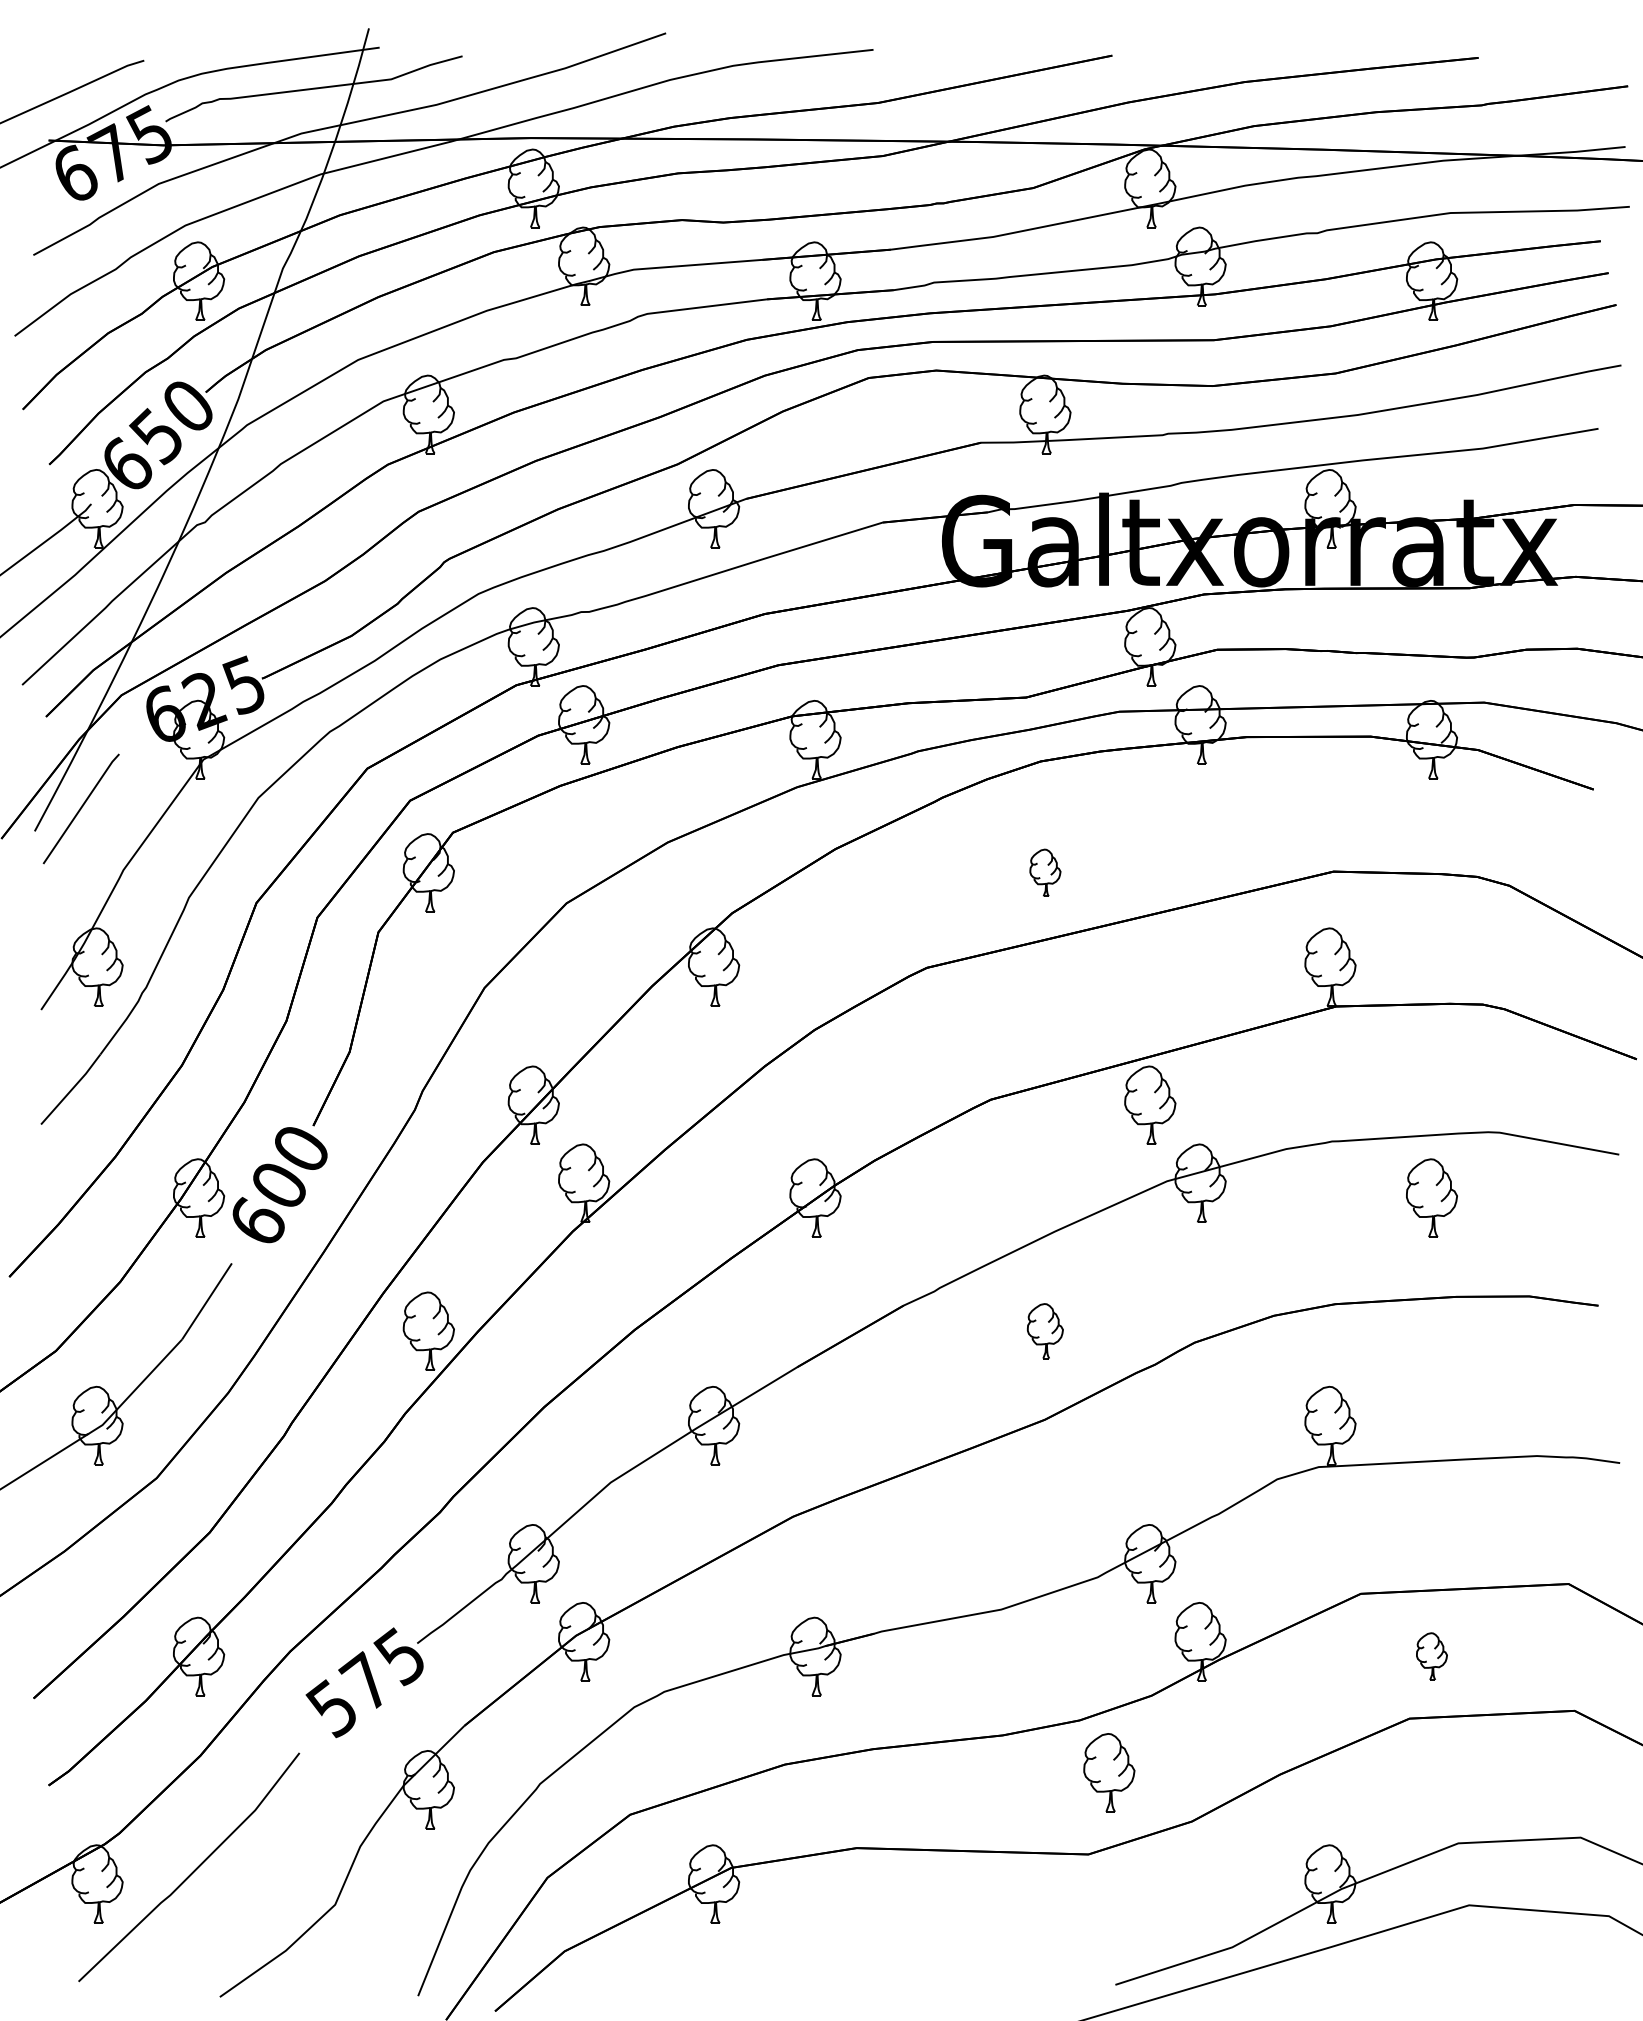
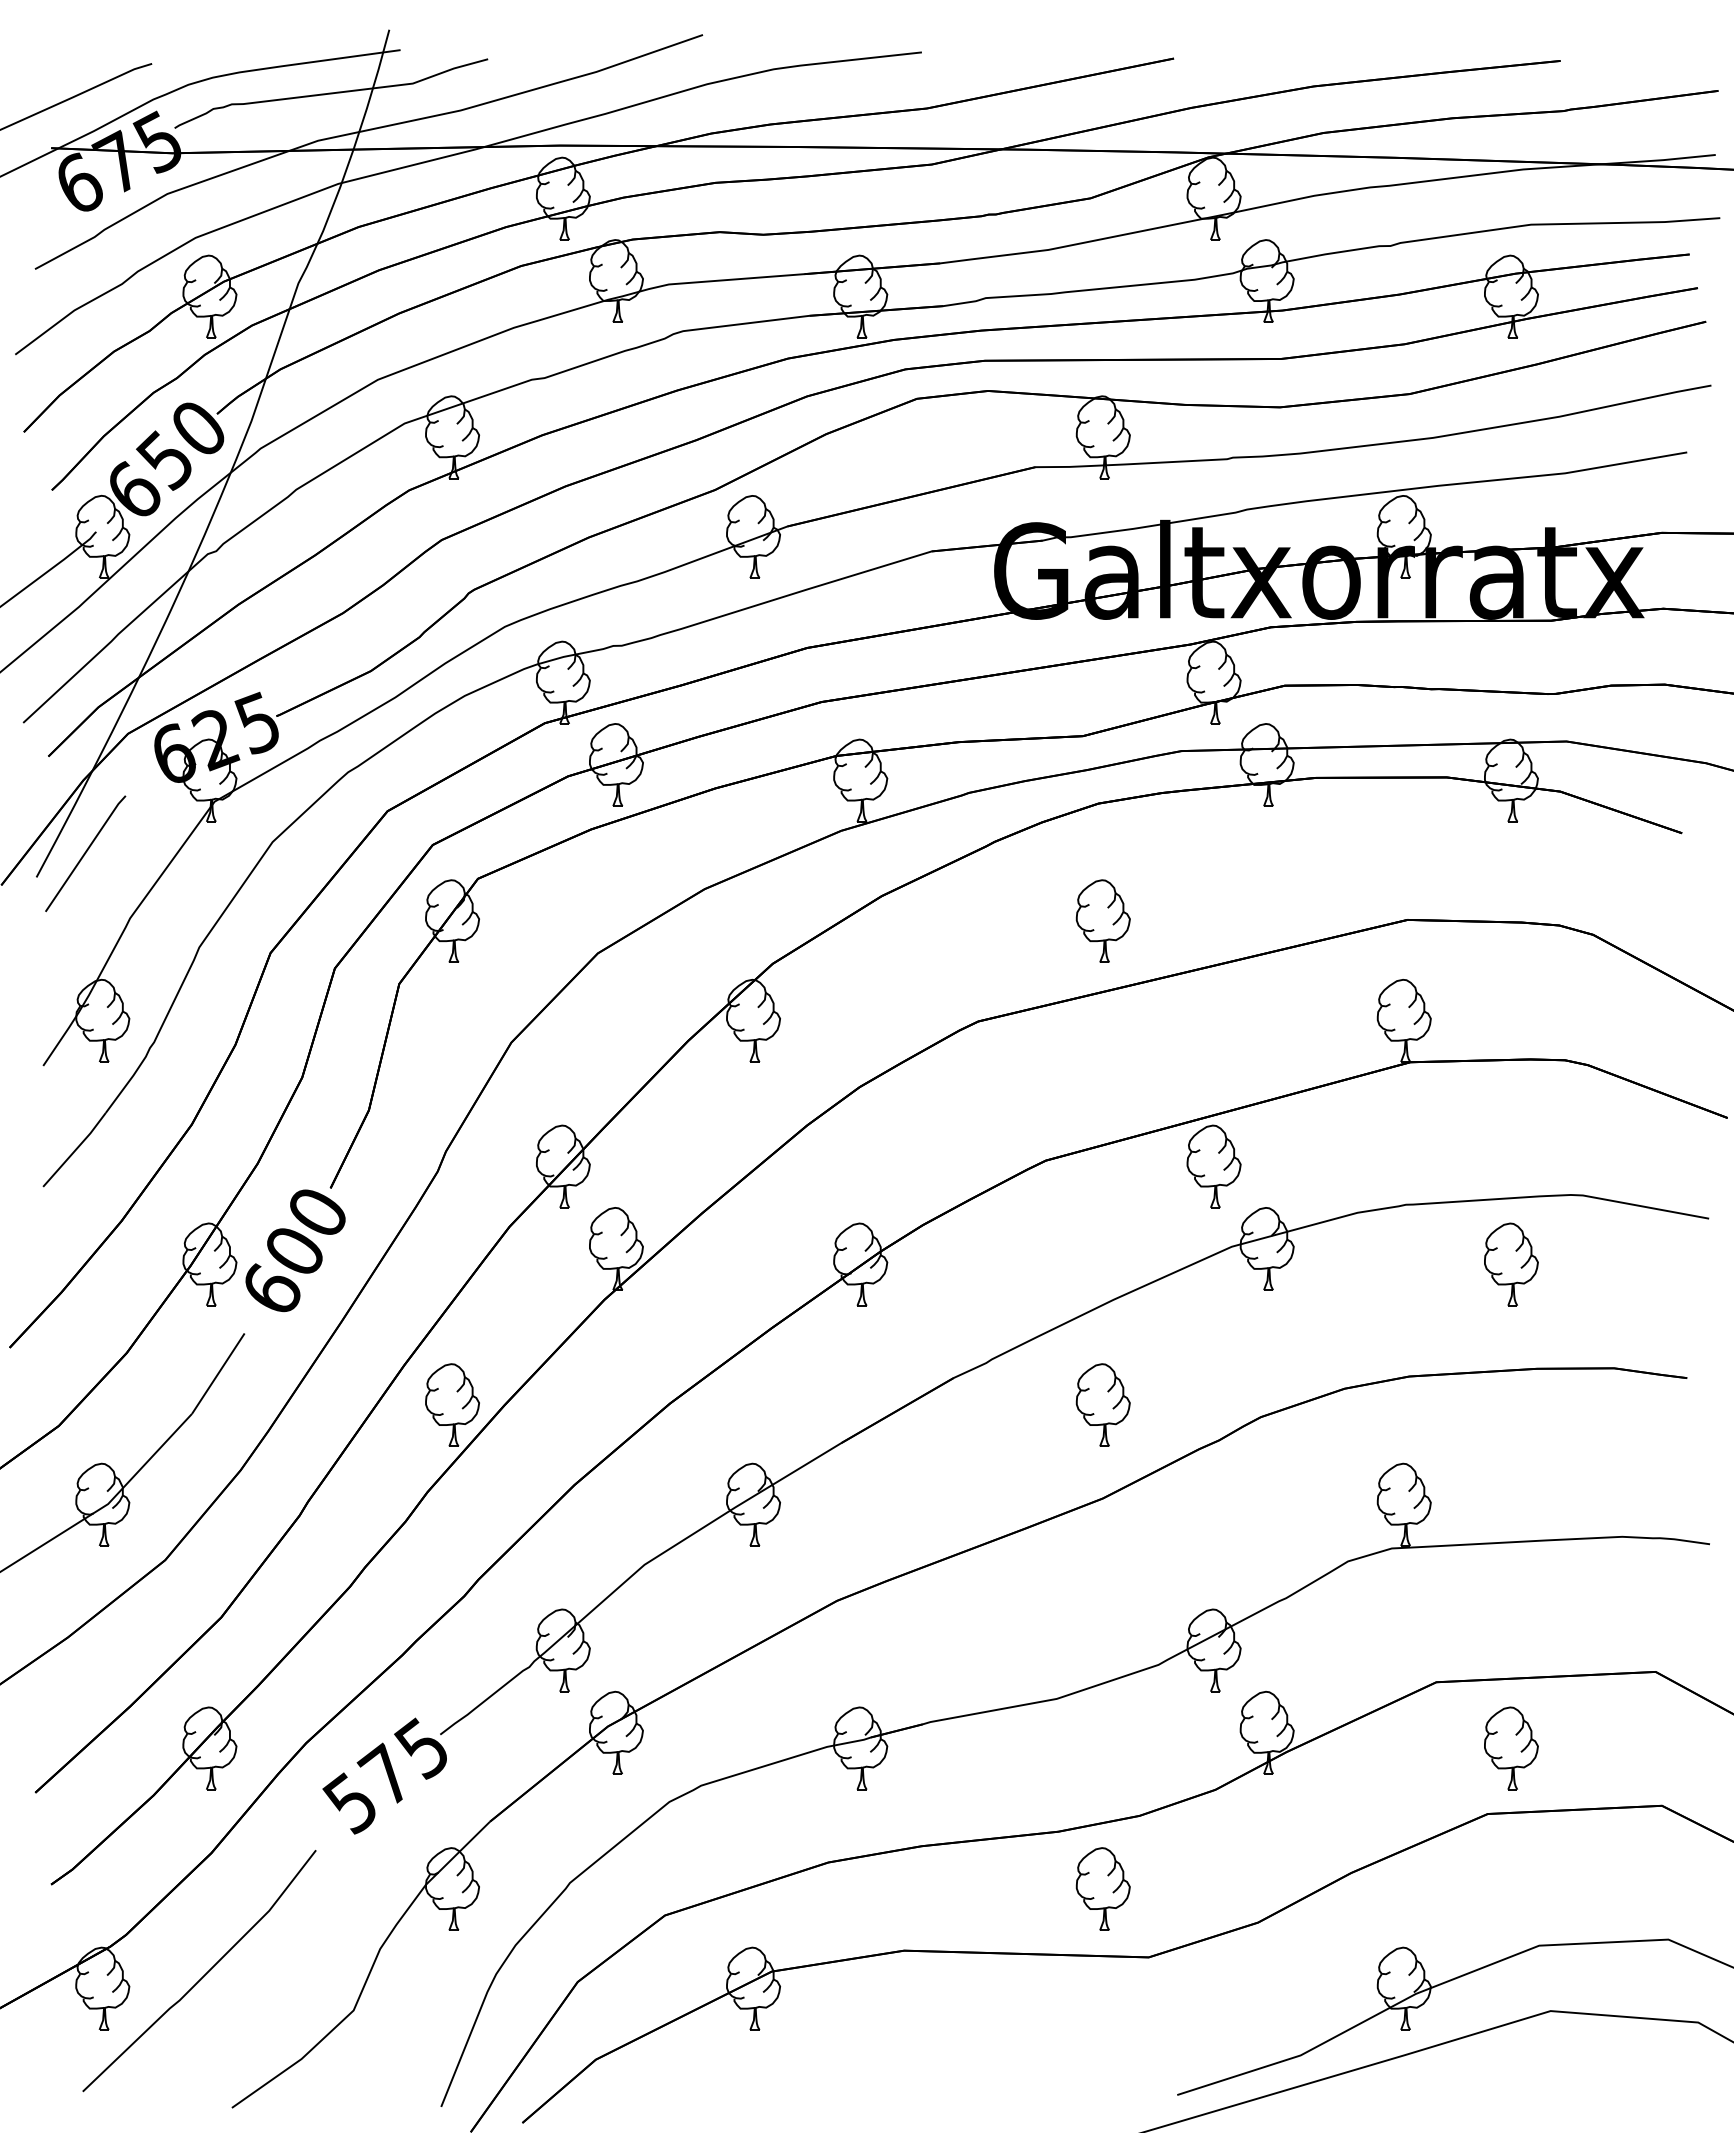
part: (1045, 872) -> (1103, 920), size x1.67
part: (1045, 1330) -> (1103, 1404), size x1.43
part: (1431, 1656) -> (1510, 1748), size x1.67
part: (1109, 1772) -> (1103, 1888), moved

